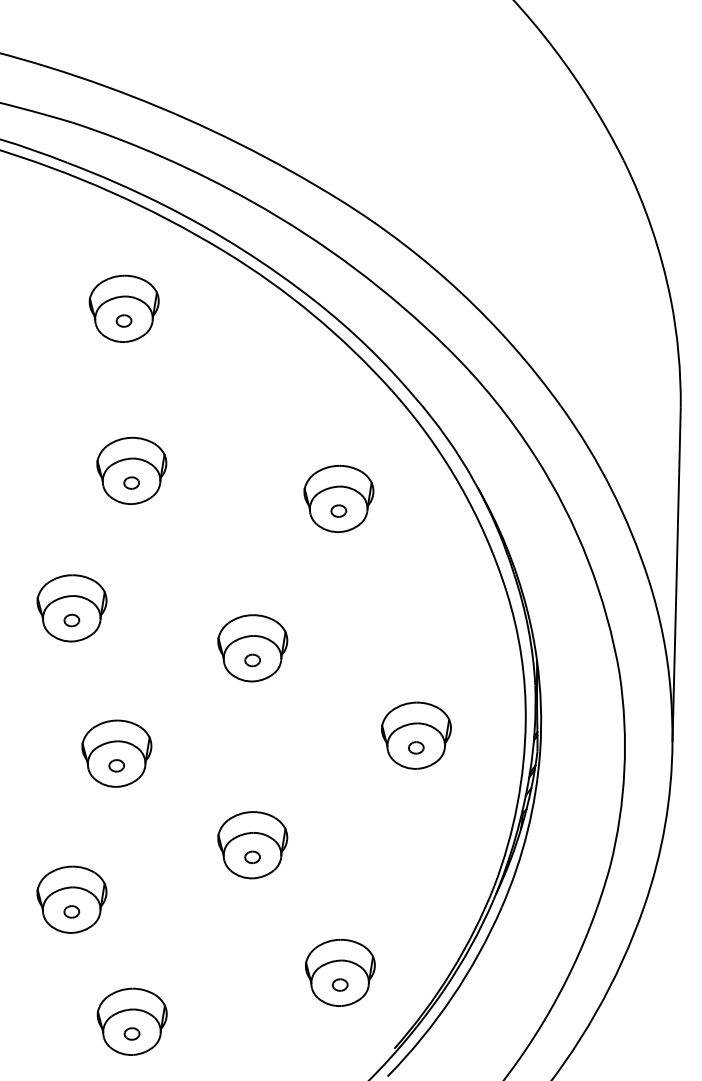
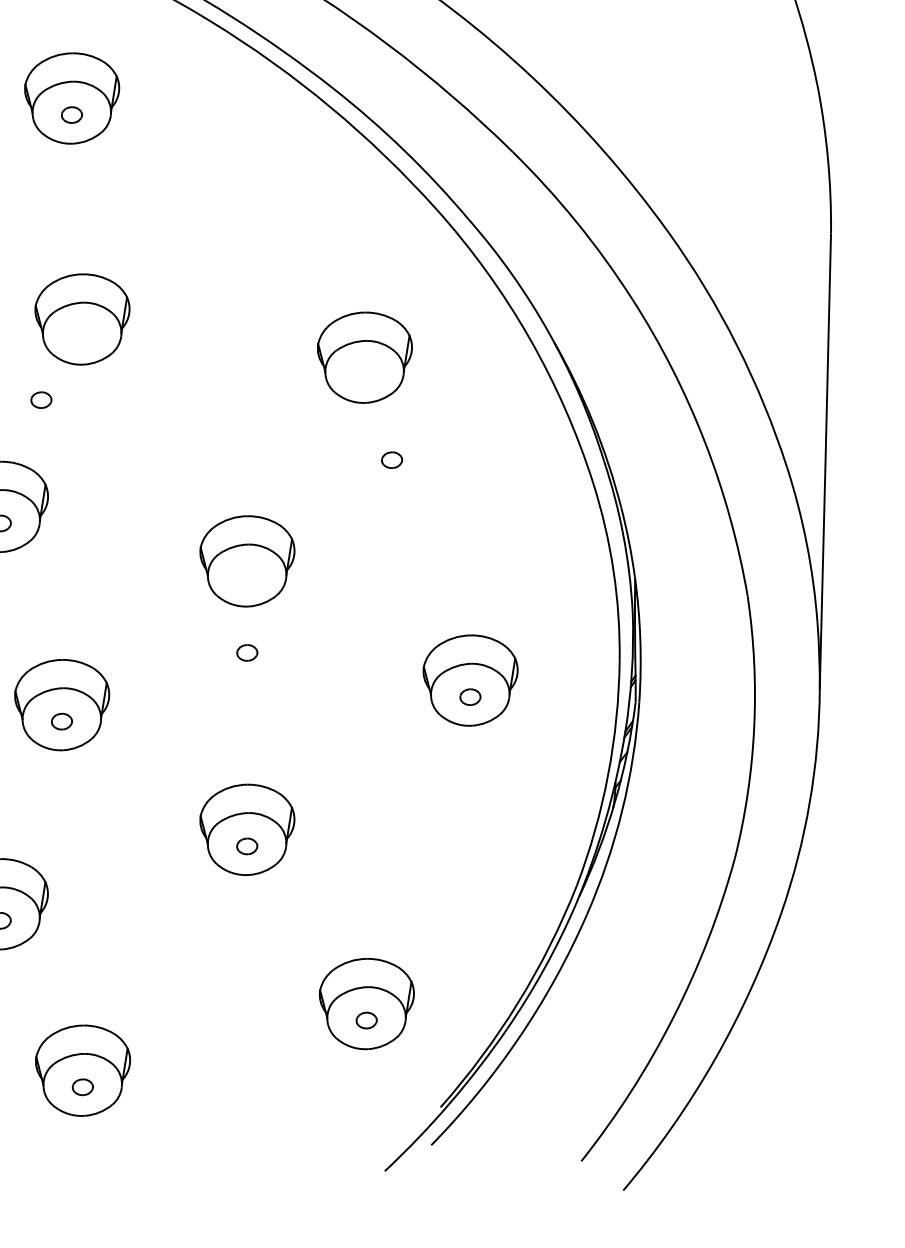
part: (131, 482) -> (41, 399), moved
part: (338, 510) -> (391, 459), moved
part: (252, 660) -> (247, 652), moved

